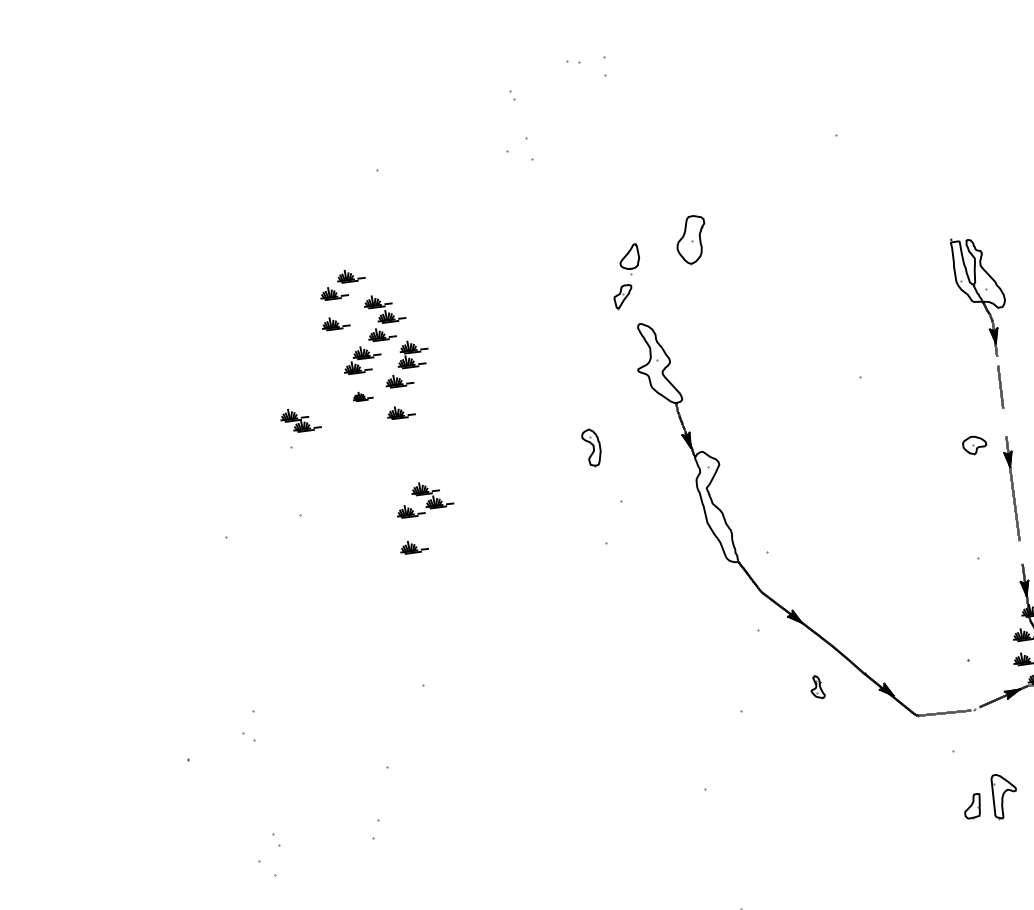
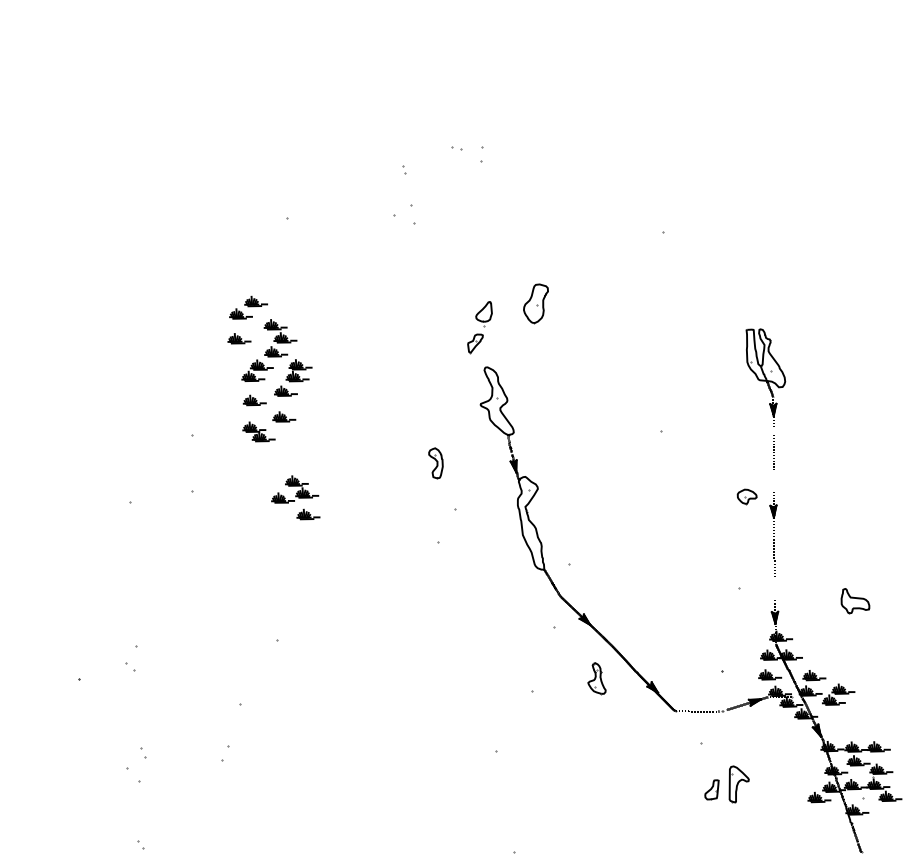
part: (362, 396) -> (254, 400), size x1.43
part: (300, 419) -> (258, 431), moved
part: (414, 546) -> (308, 514), moved
part: (816, 686) -> (596, 678), size x1.67

